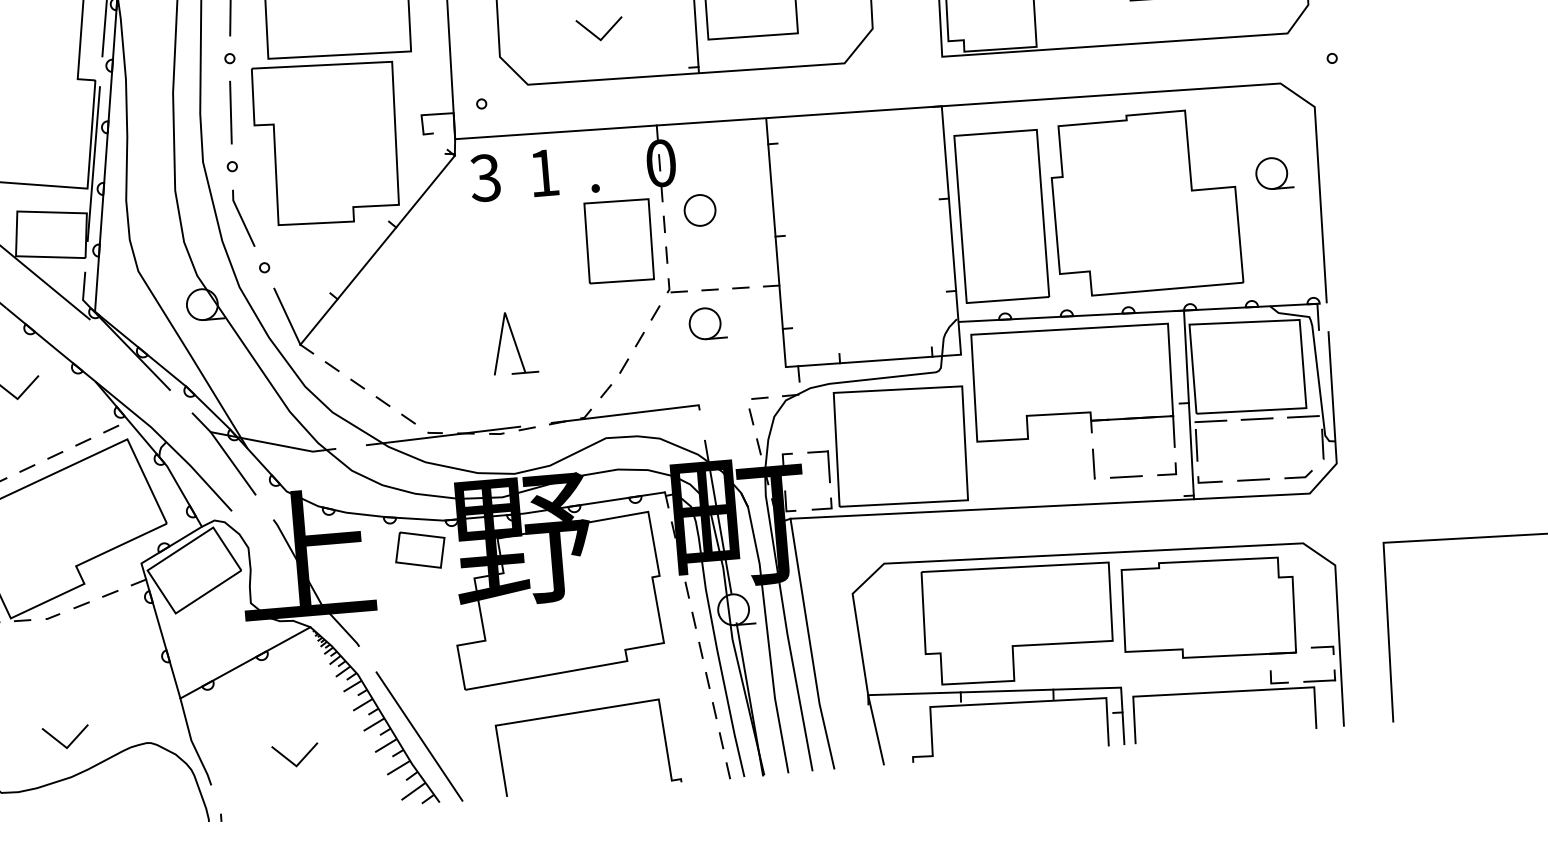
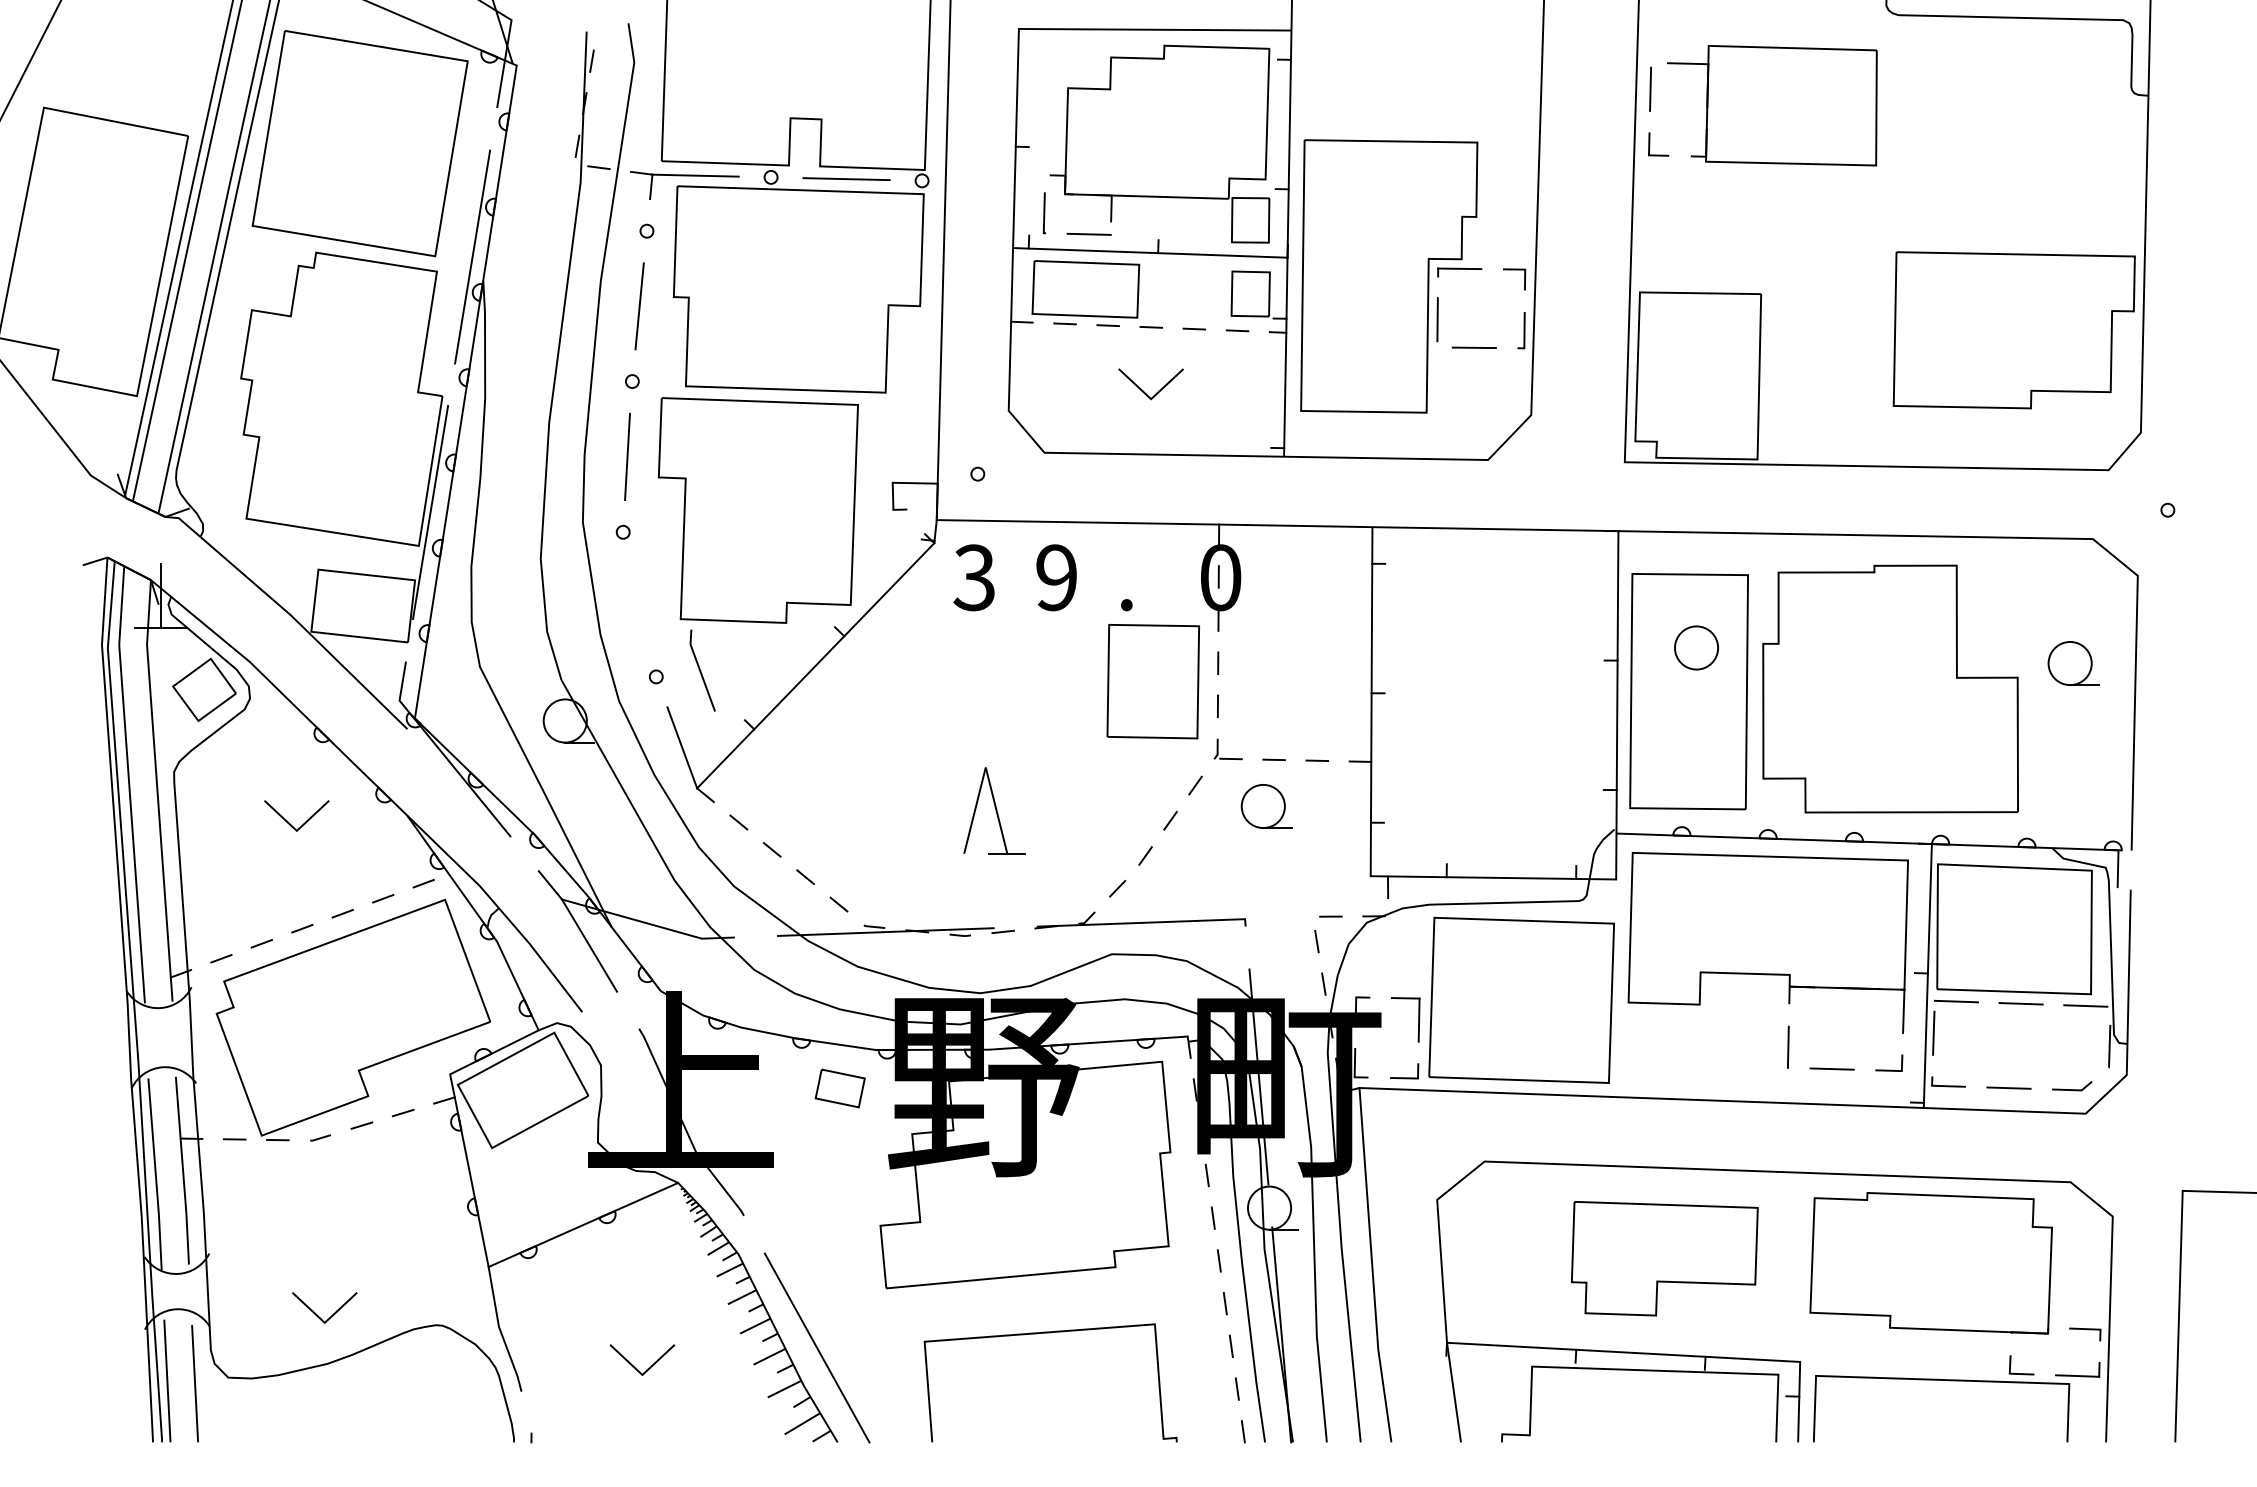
text: (543, 172) -> (1056, 577), 1 -> 9
circle: (700, 210) -> (1696, 647), moved
line: (242, 219) -> (701, 671), moved
part: (420, 550) -> (840, 1088), size x0.7
part: (1018, 622) -> (1664, 1258), size x0.7

